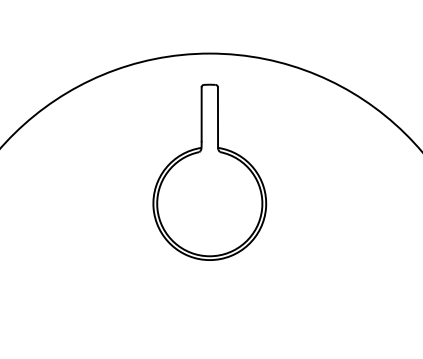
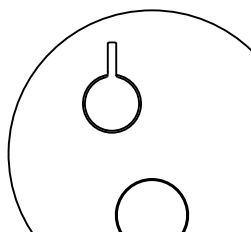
part: (208, 172) -> (111, 87), moved

